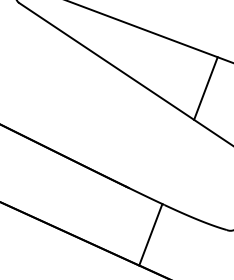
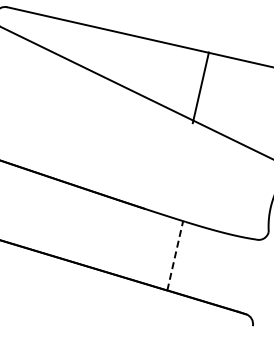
line: (205, 88) -> (200, 87), moved
line: (151, 234) -> (175, 255), solid -> dashed

